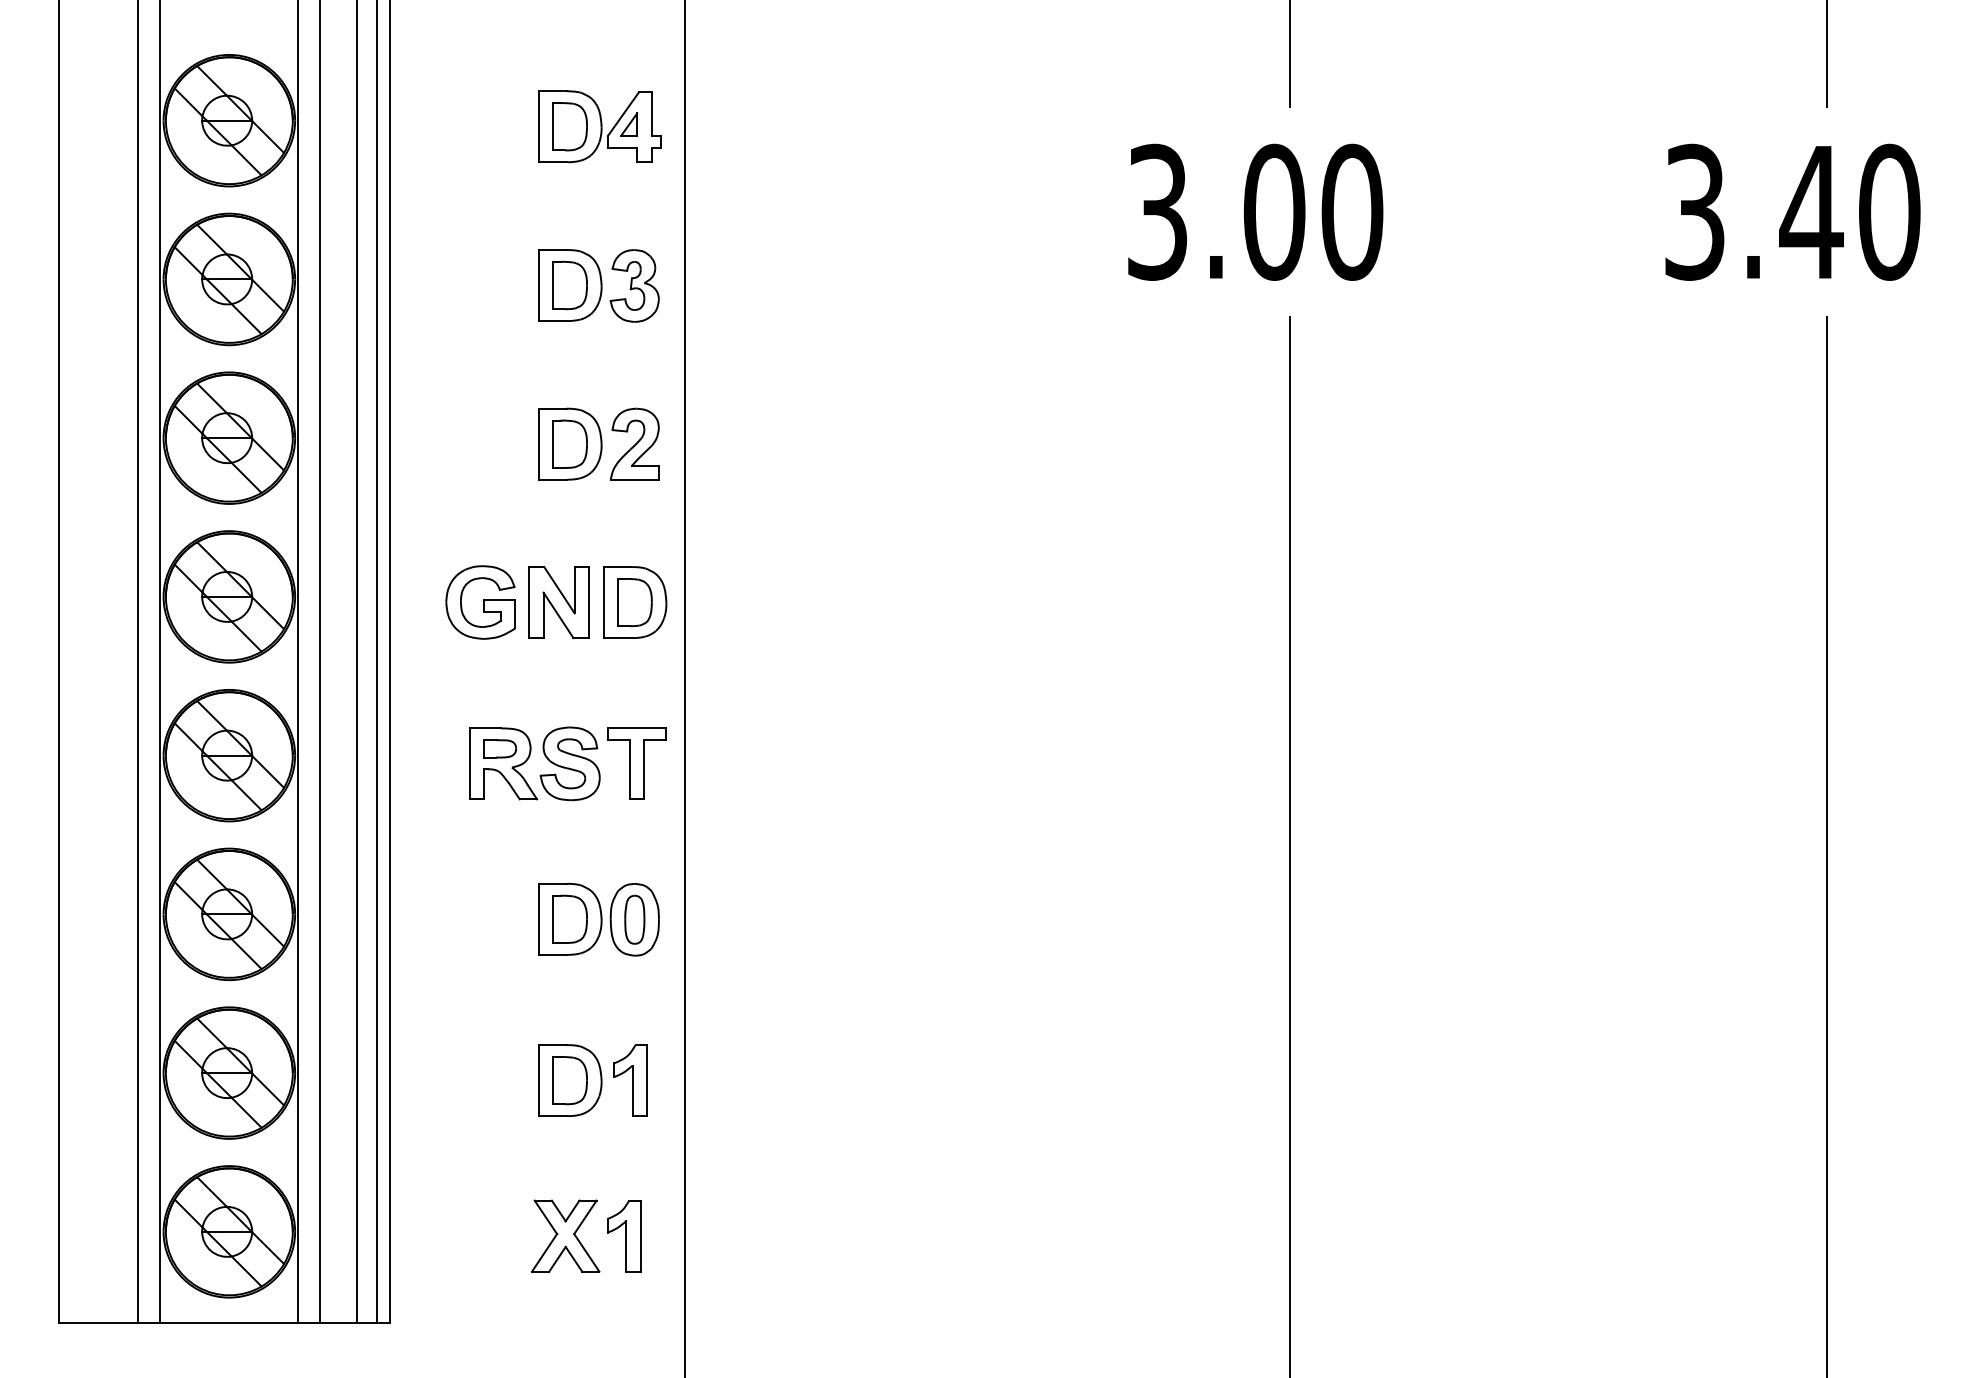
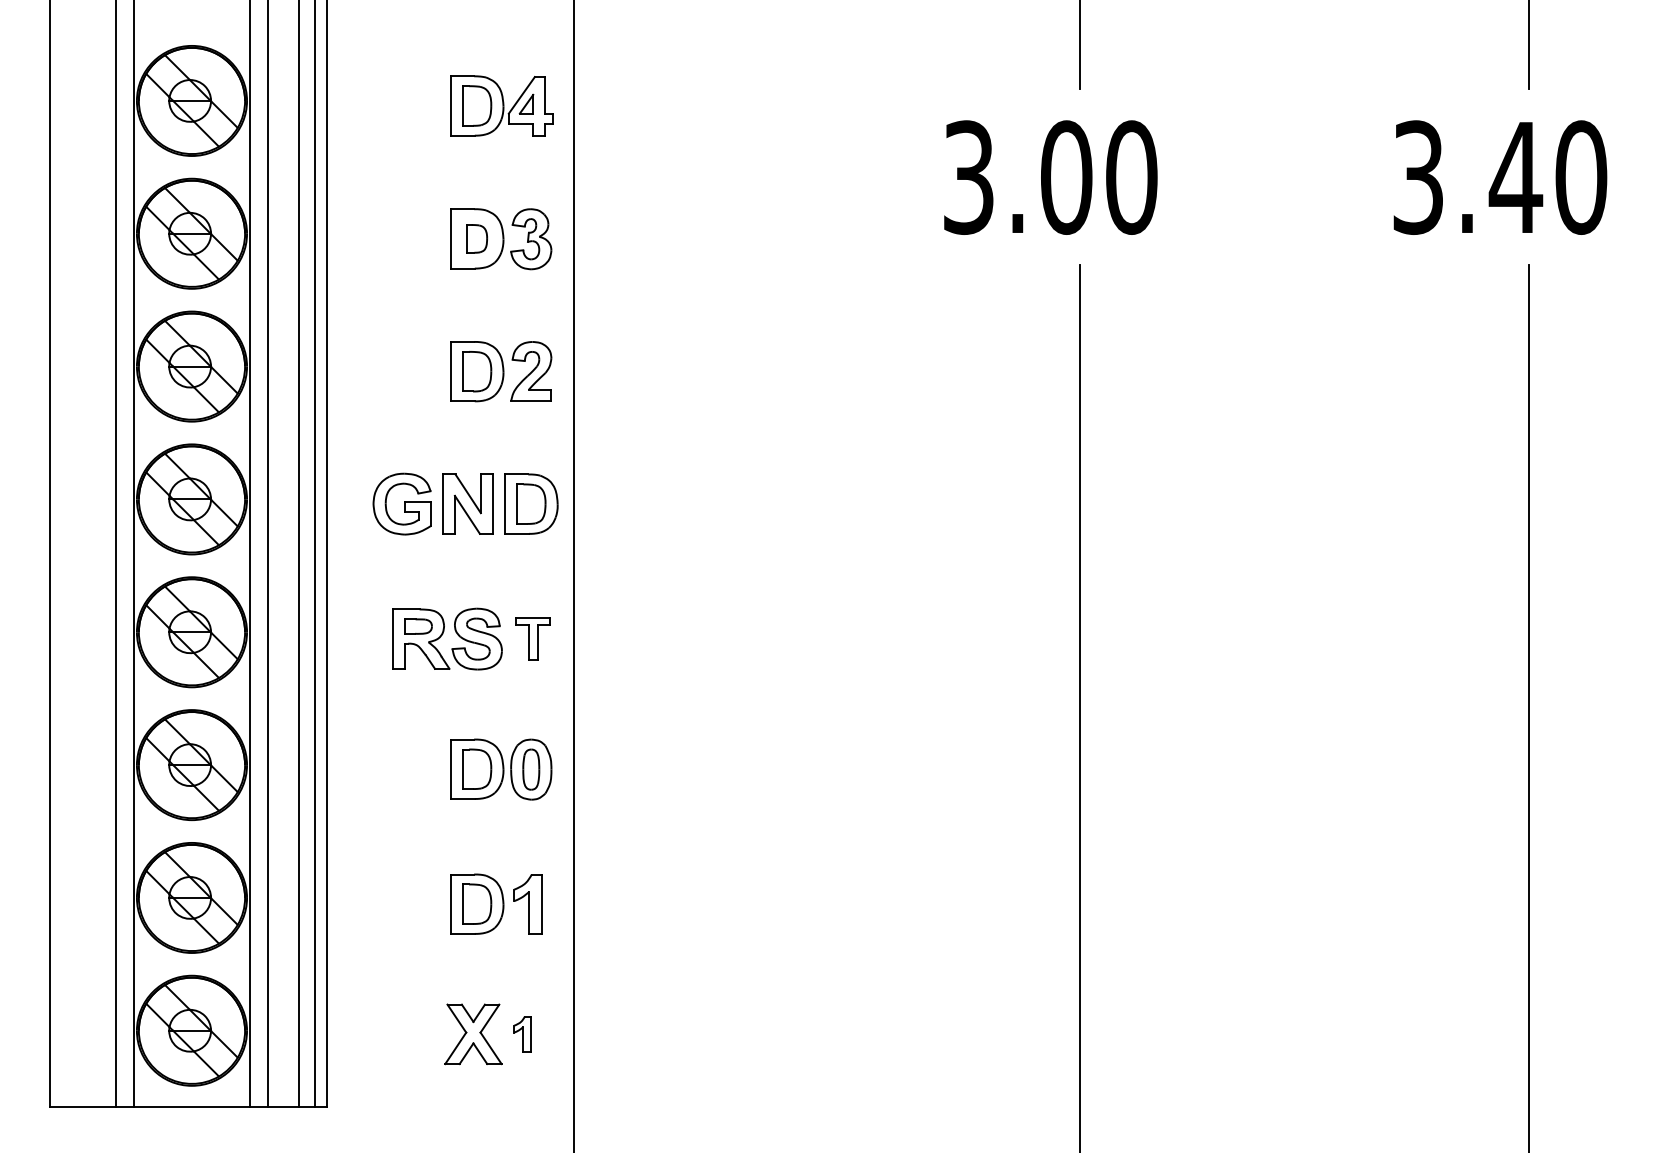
part: (570, 285) -> (477, 238), size x0.7
part: (637, 763) -> (533, 638), size x0.7
part: (624, 1236) -> (522, 1034), size x0.6

